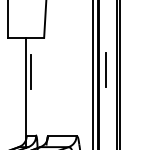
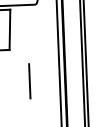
line: (105, 69) -> (29, 80), moved

